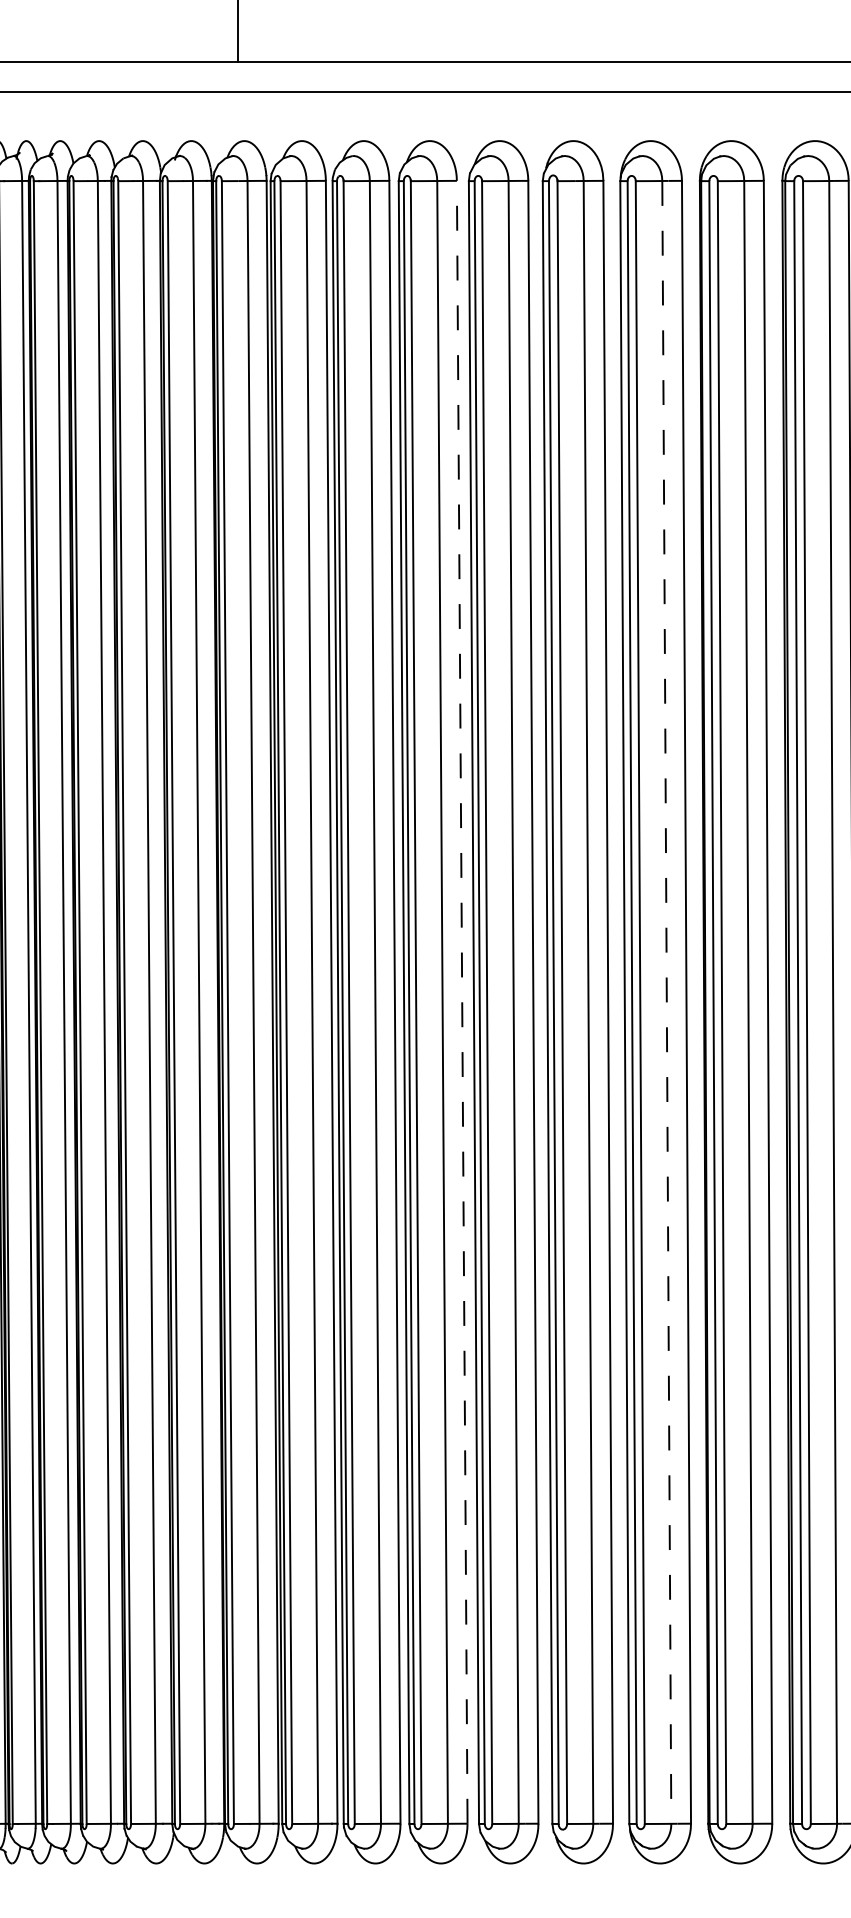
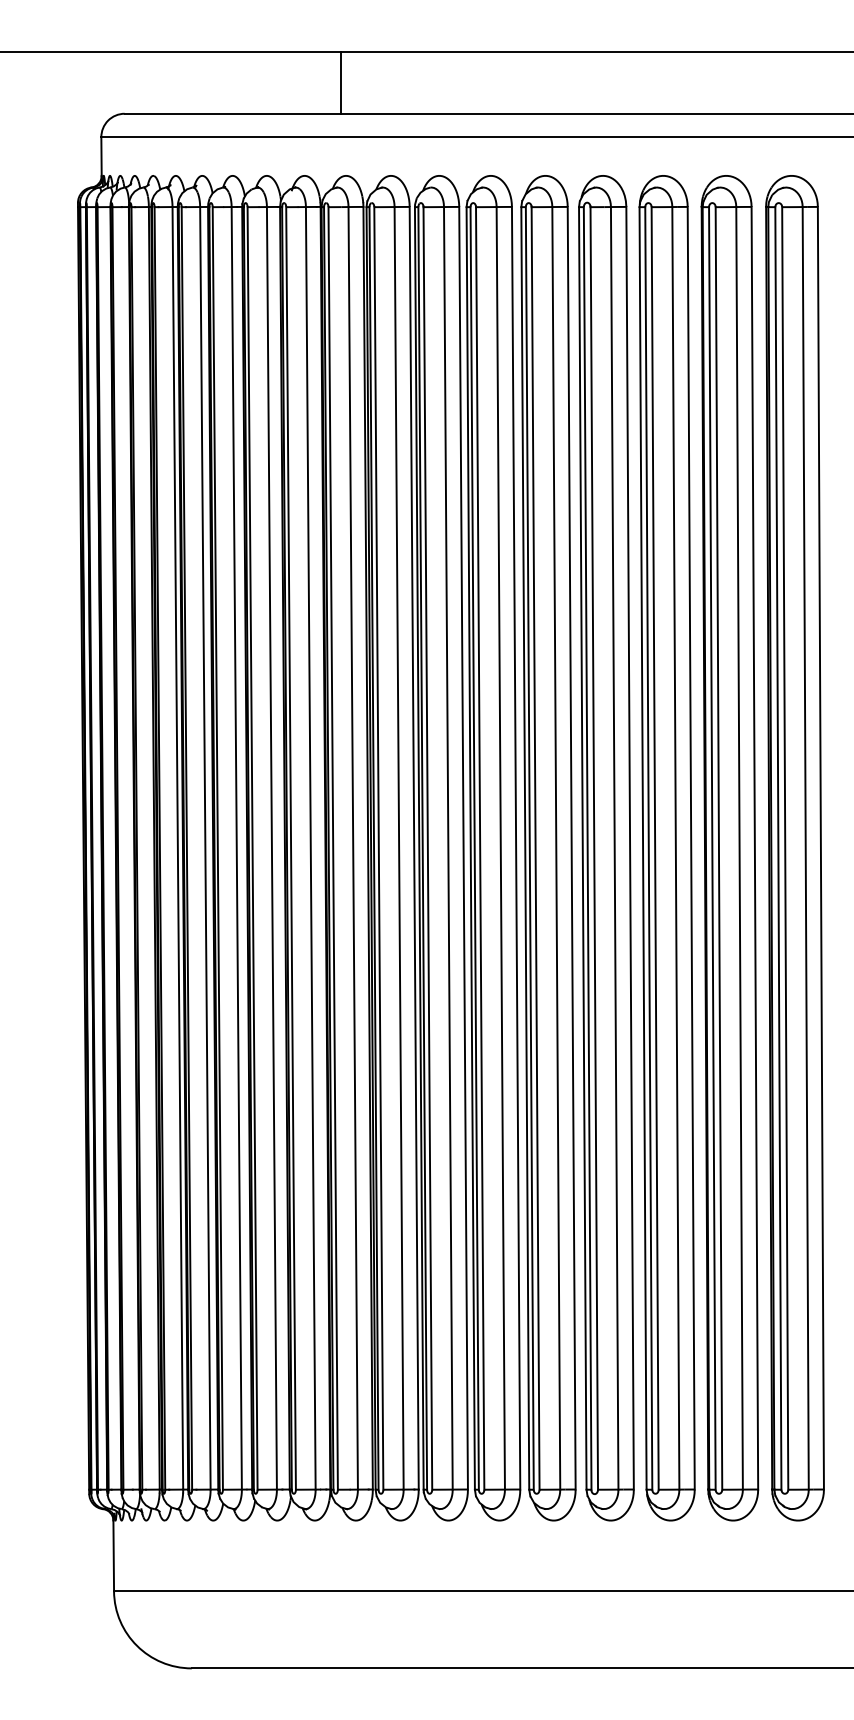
line: (462, 1001) -> (516, 847), dashed -> solid
line: (666, 1002) -> (675, 848), dashed -> solid

